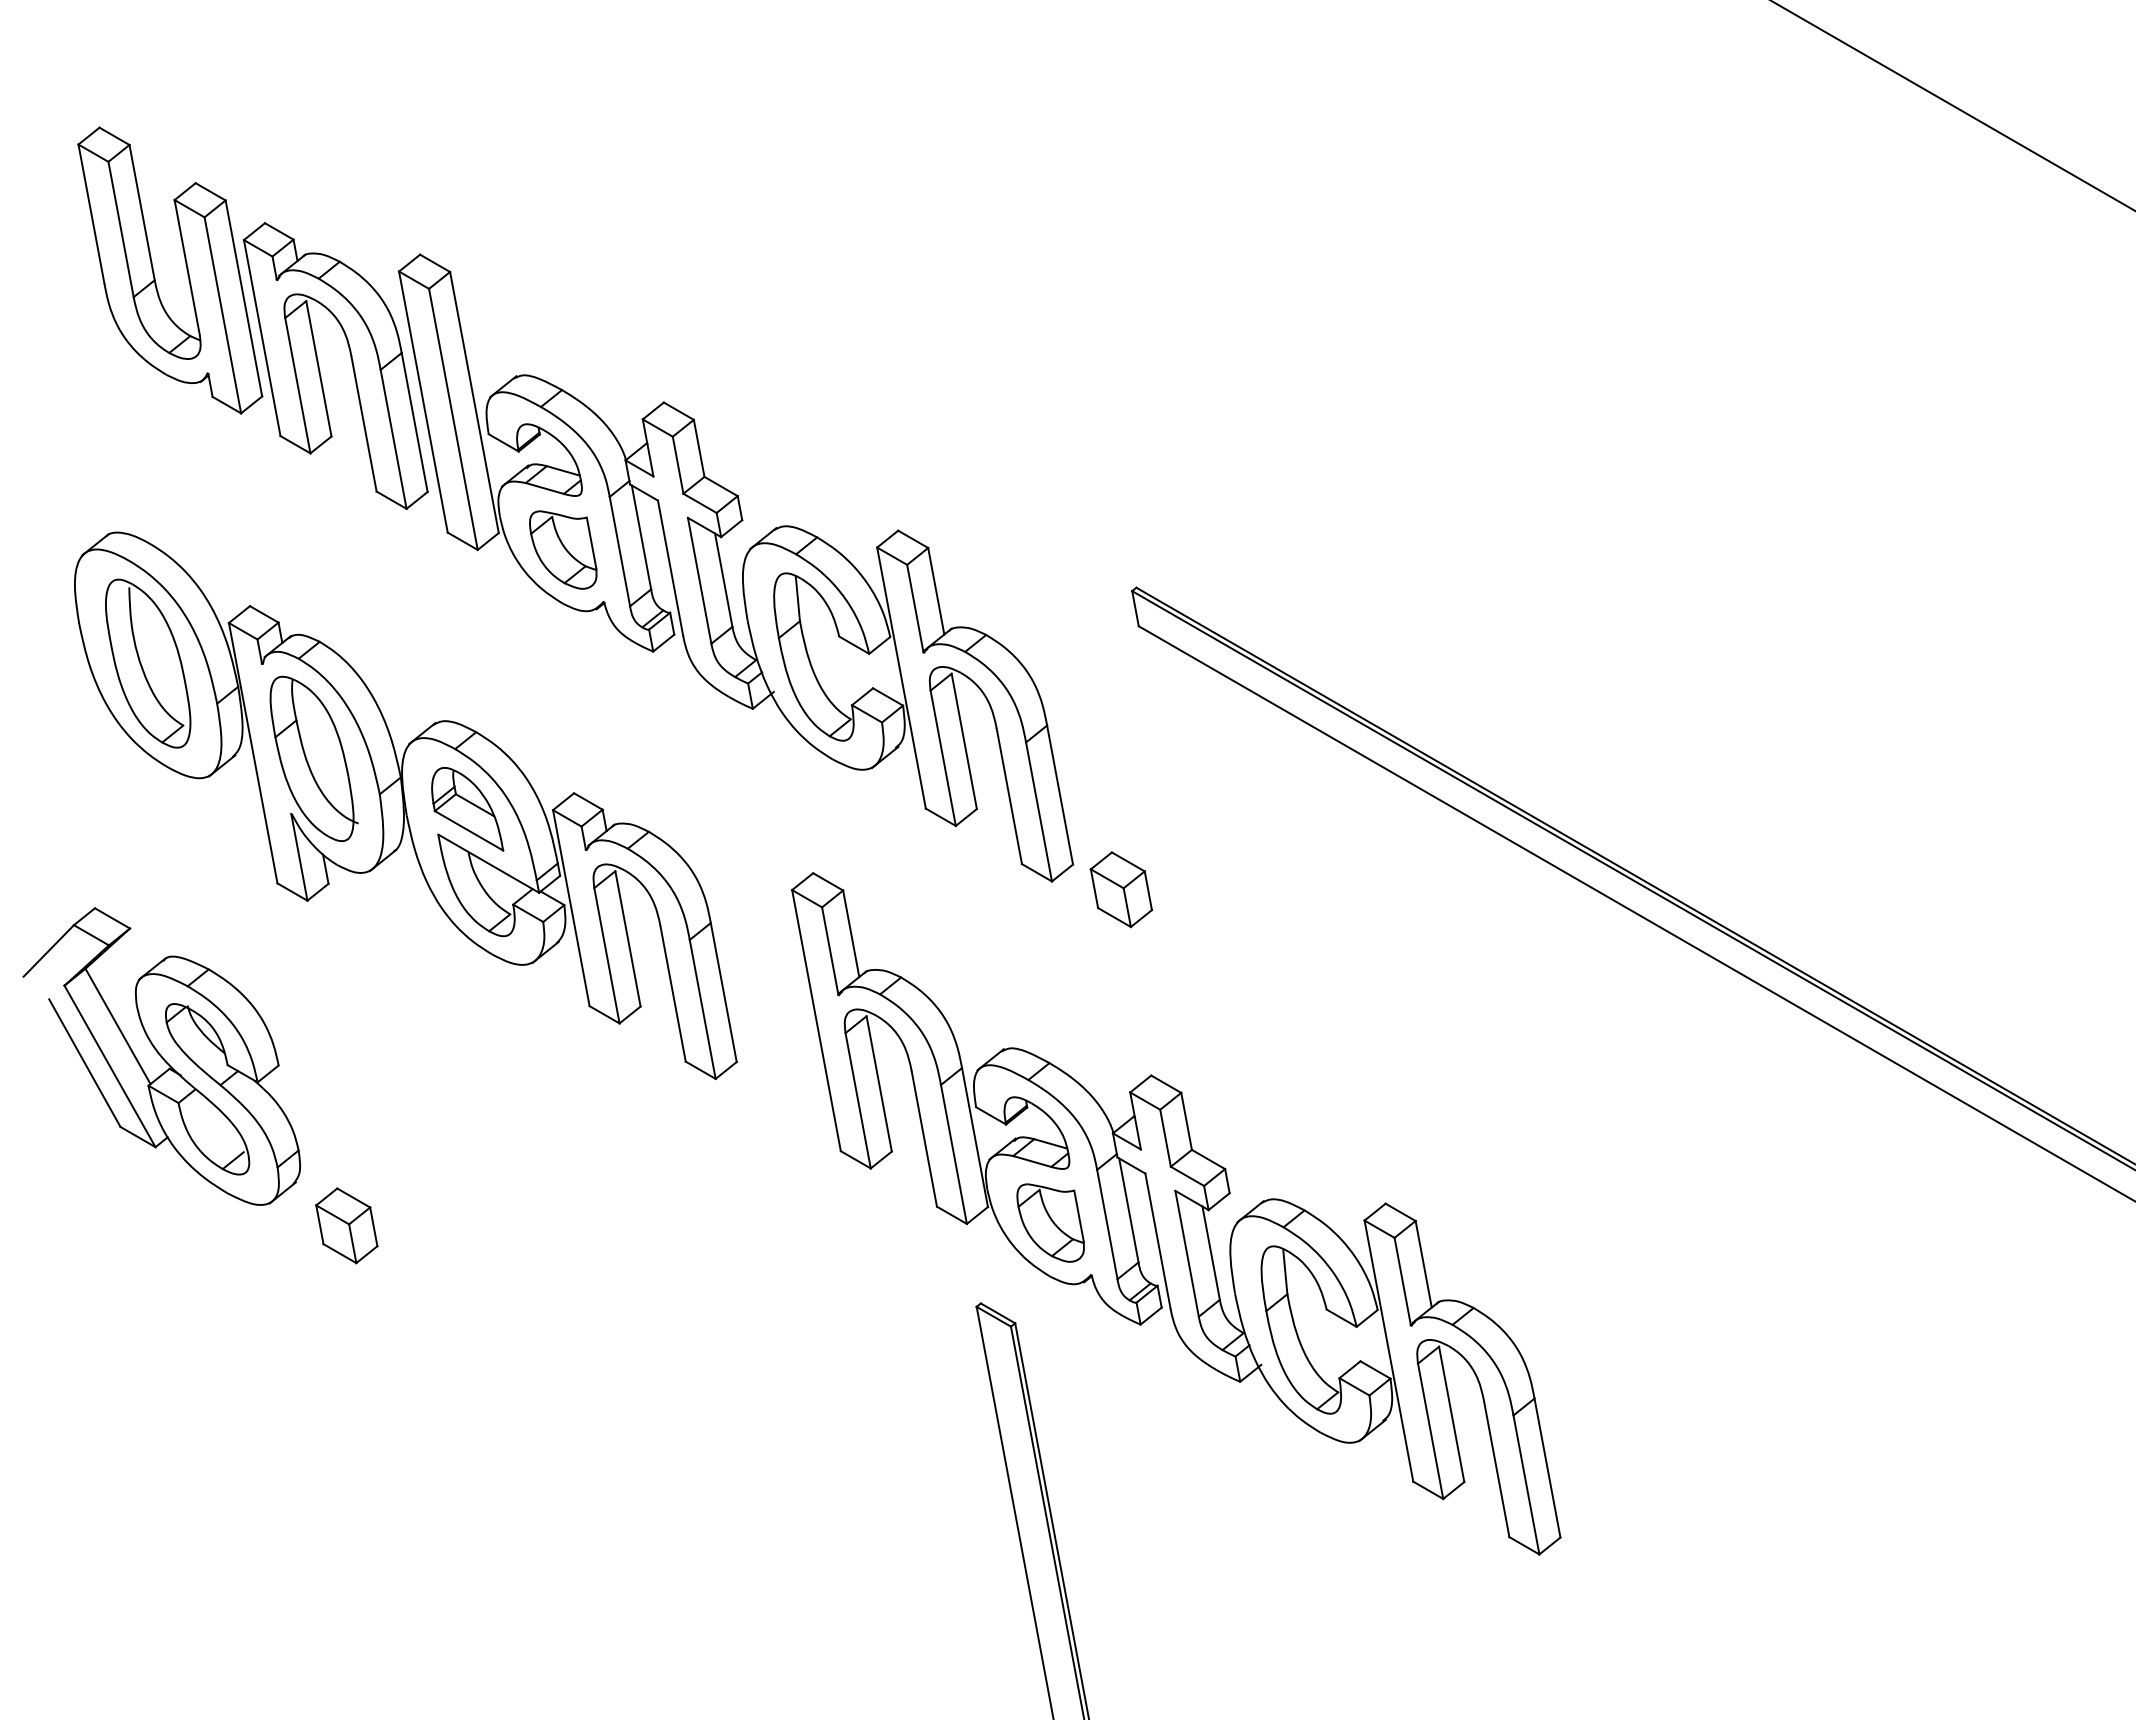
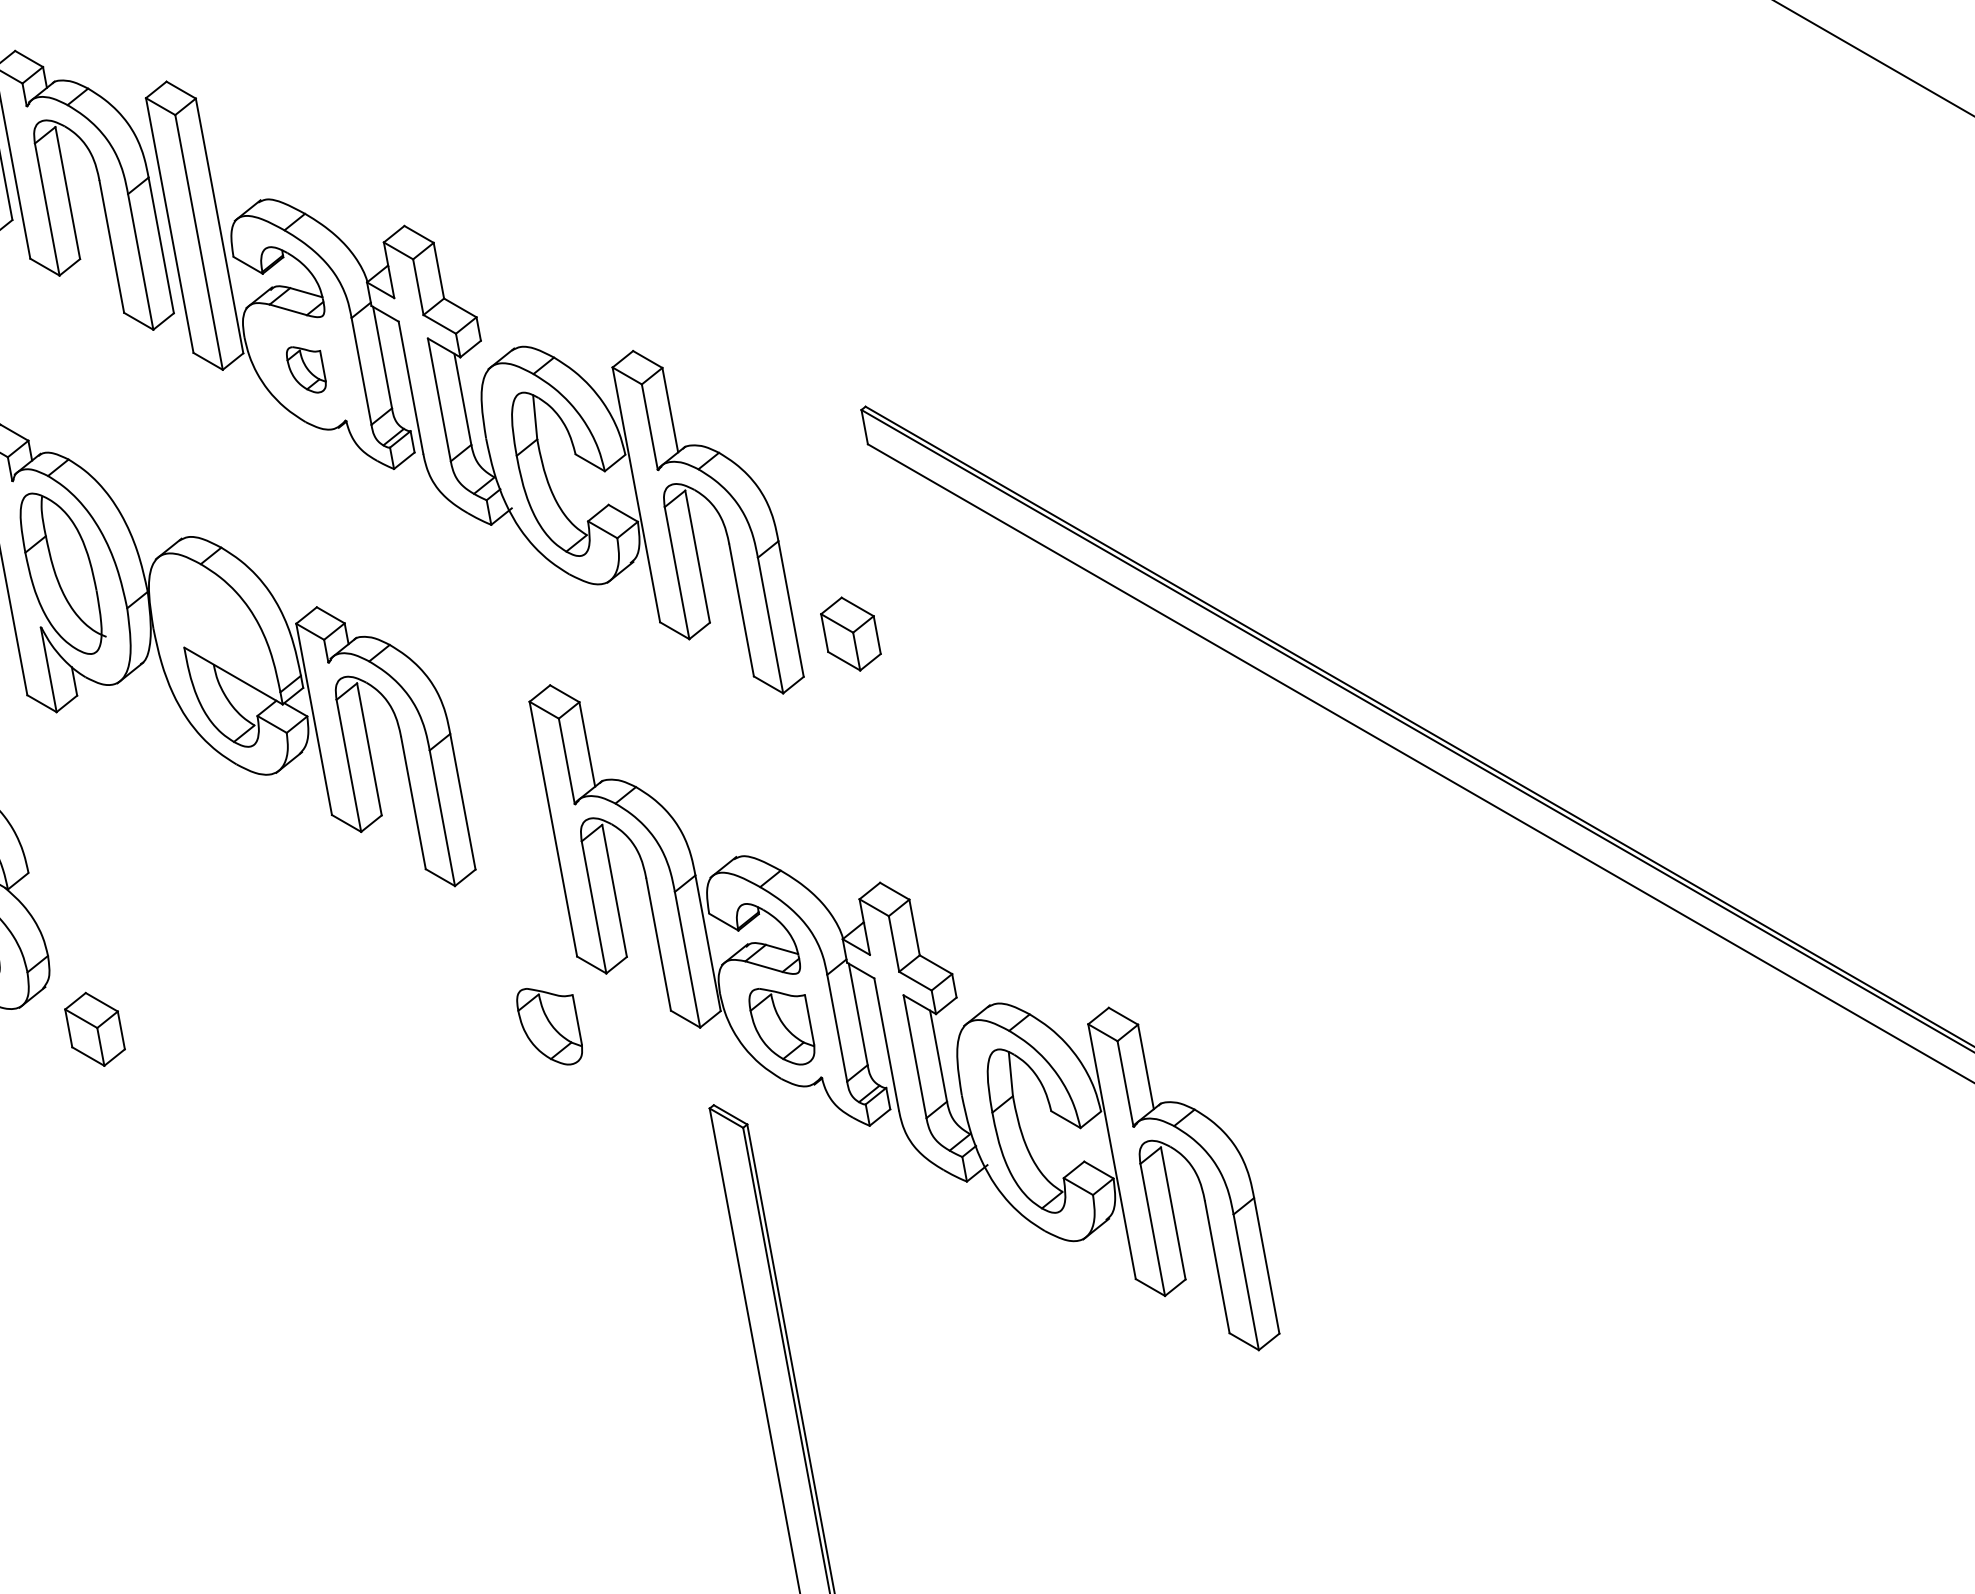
part: (563, 549) -> (306, 369), size x0.6
part: (467, 809) -> (212, 623), removed
part: (1121, 889) -> (851, 633), moved
part: (812, 1222) -> (549, 1026), added

